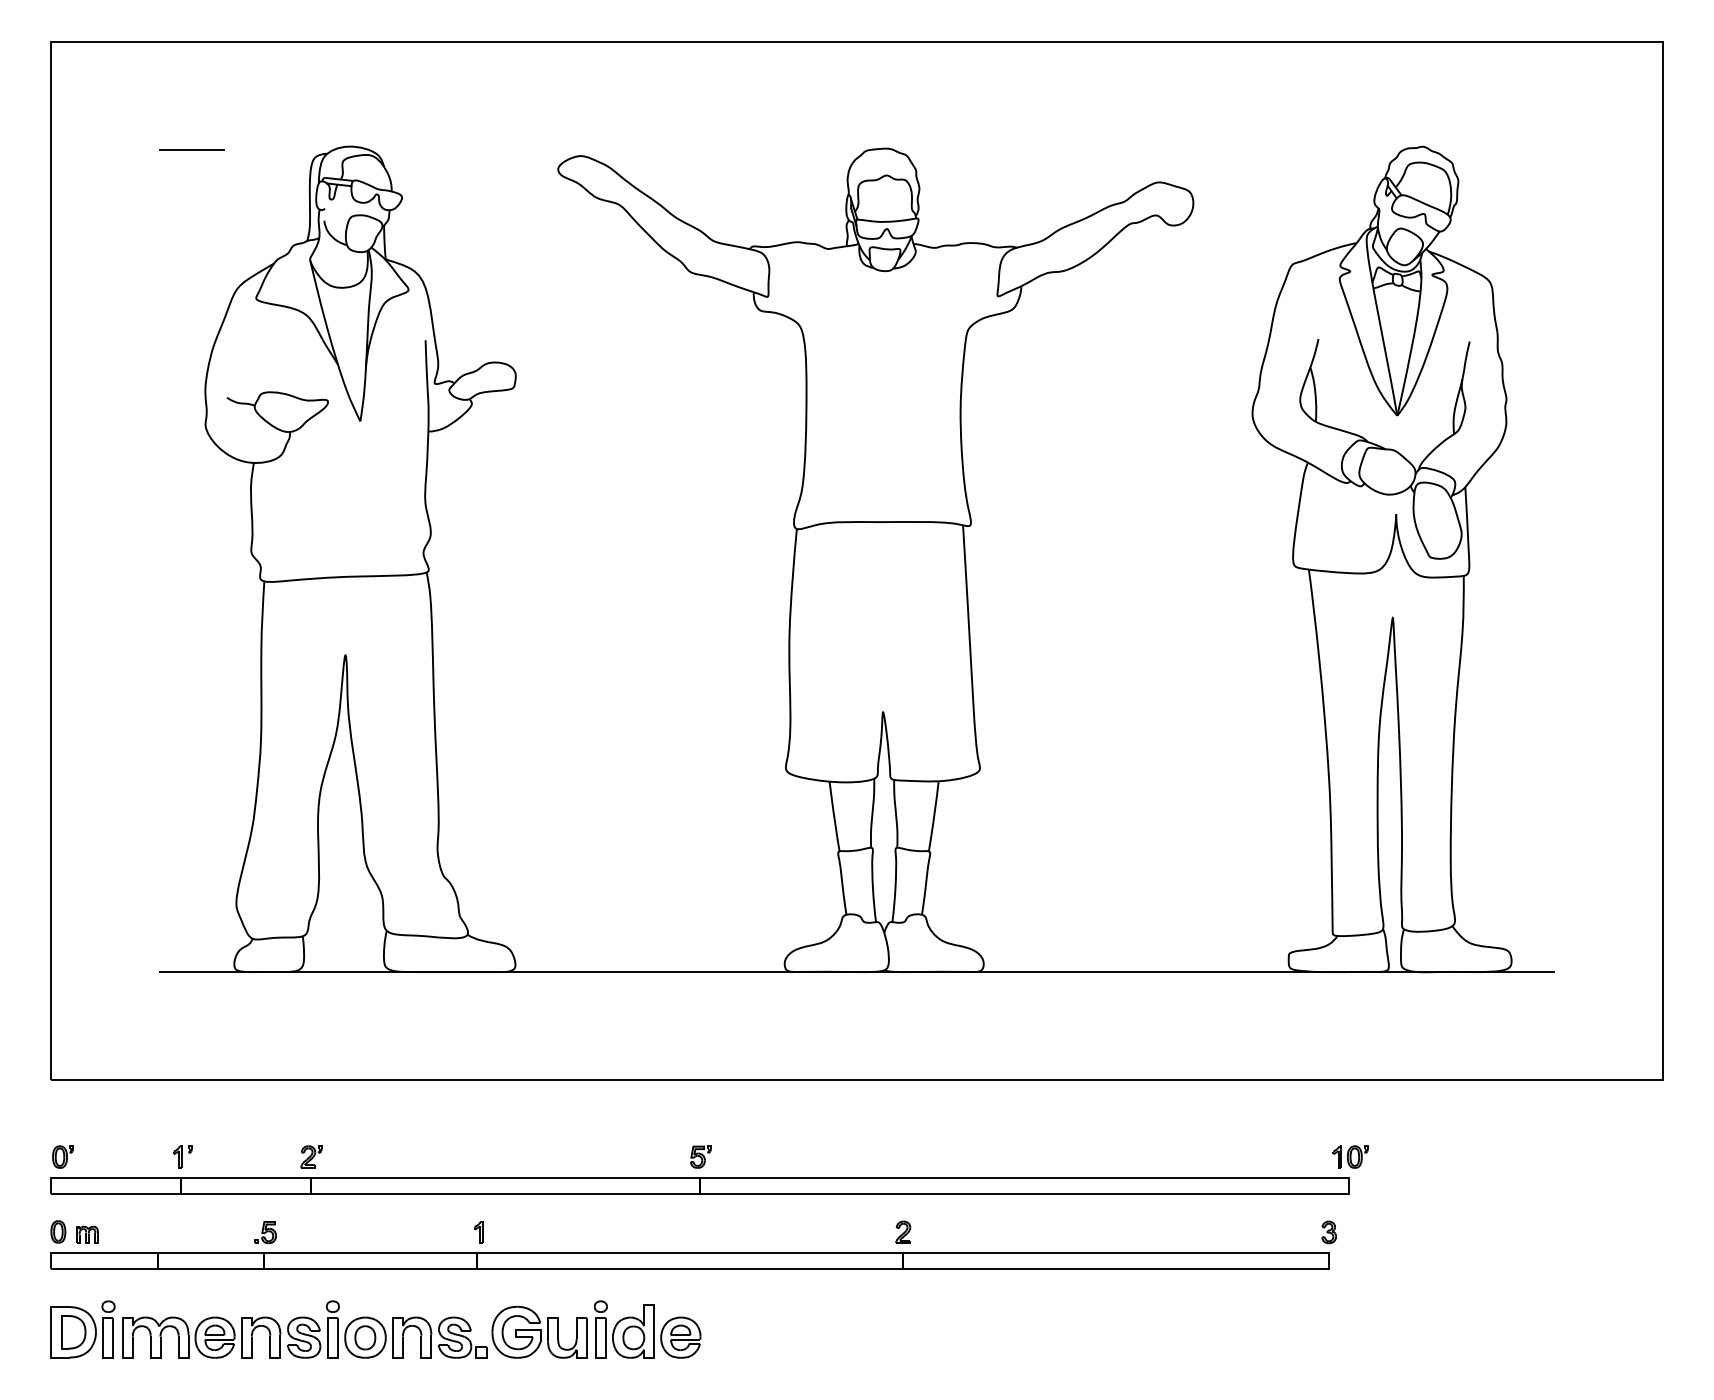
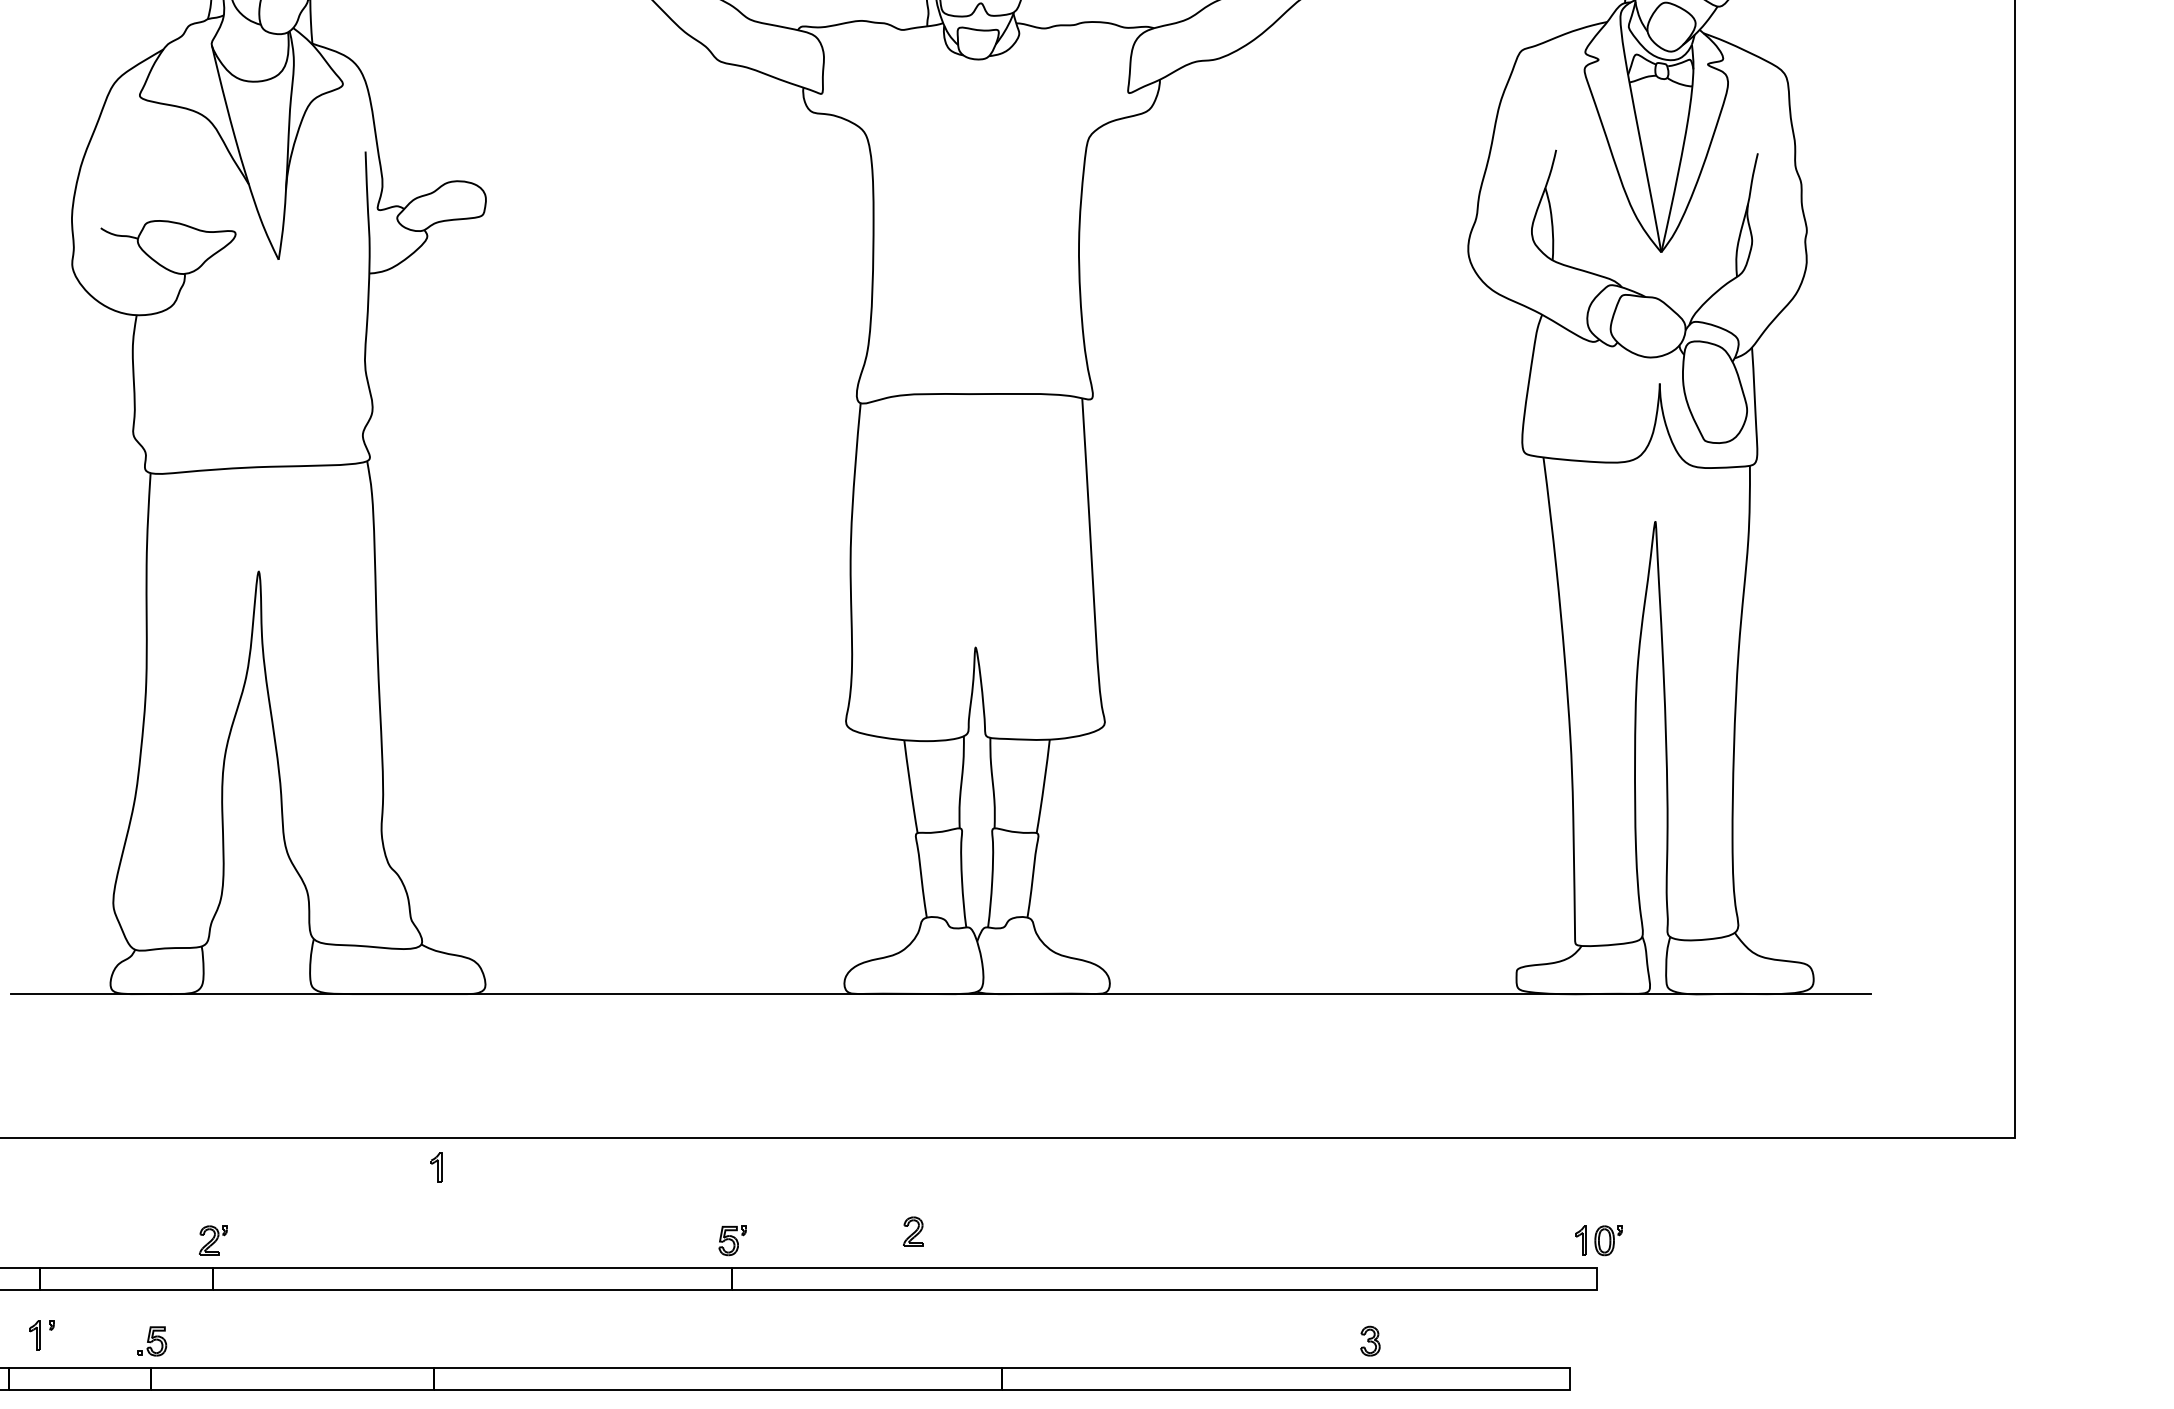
part: (182, 1156) -> (41, 1334), moved
part: (903, 1231) -> (913, 1230), moved
part: (478, 1232) -> (436, 1167), moved
part: (1328, 1232) -> (1369, 1341), moved

